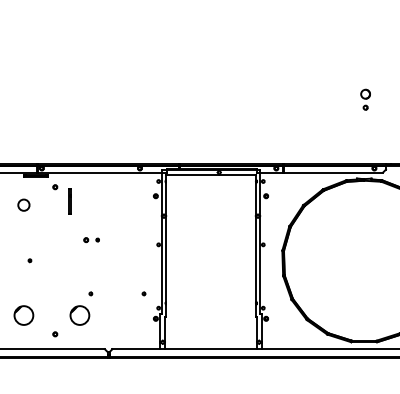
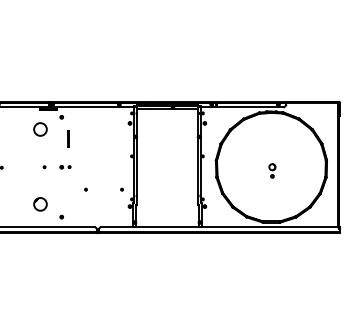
part: (365, 99) -> (272, 170), moved
line: (69, 200) -> (68, 138), moved
circle: (23, 205) -> (40, 129), size x1.67
part: (91, 240) -> (65, 167), moved
circle: (79, 315) -> (78, 204), removed

